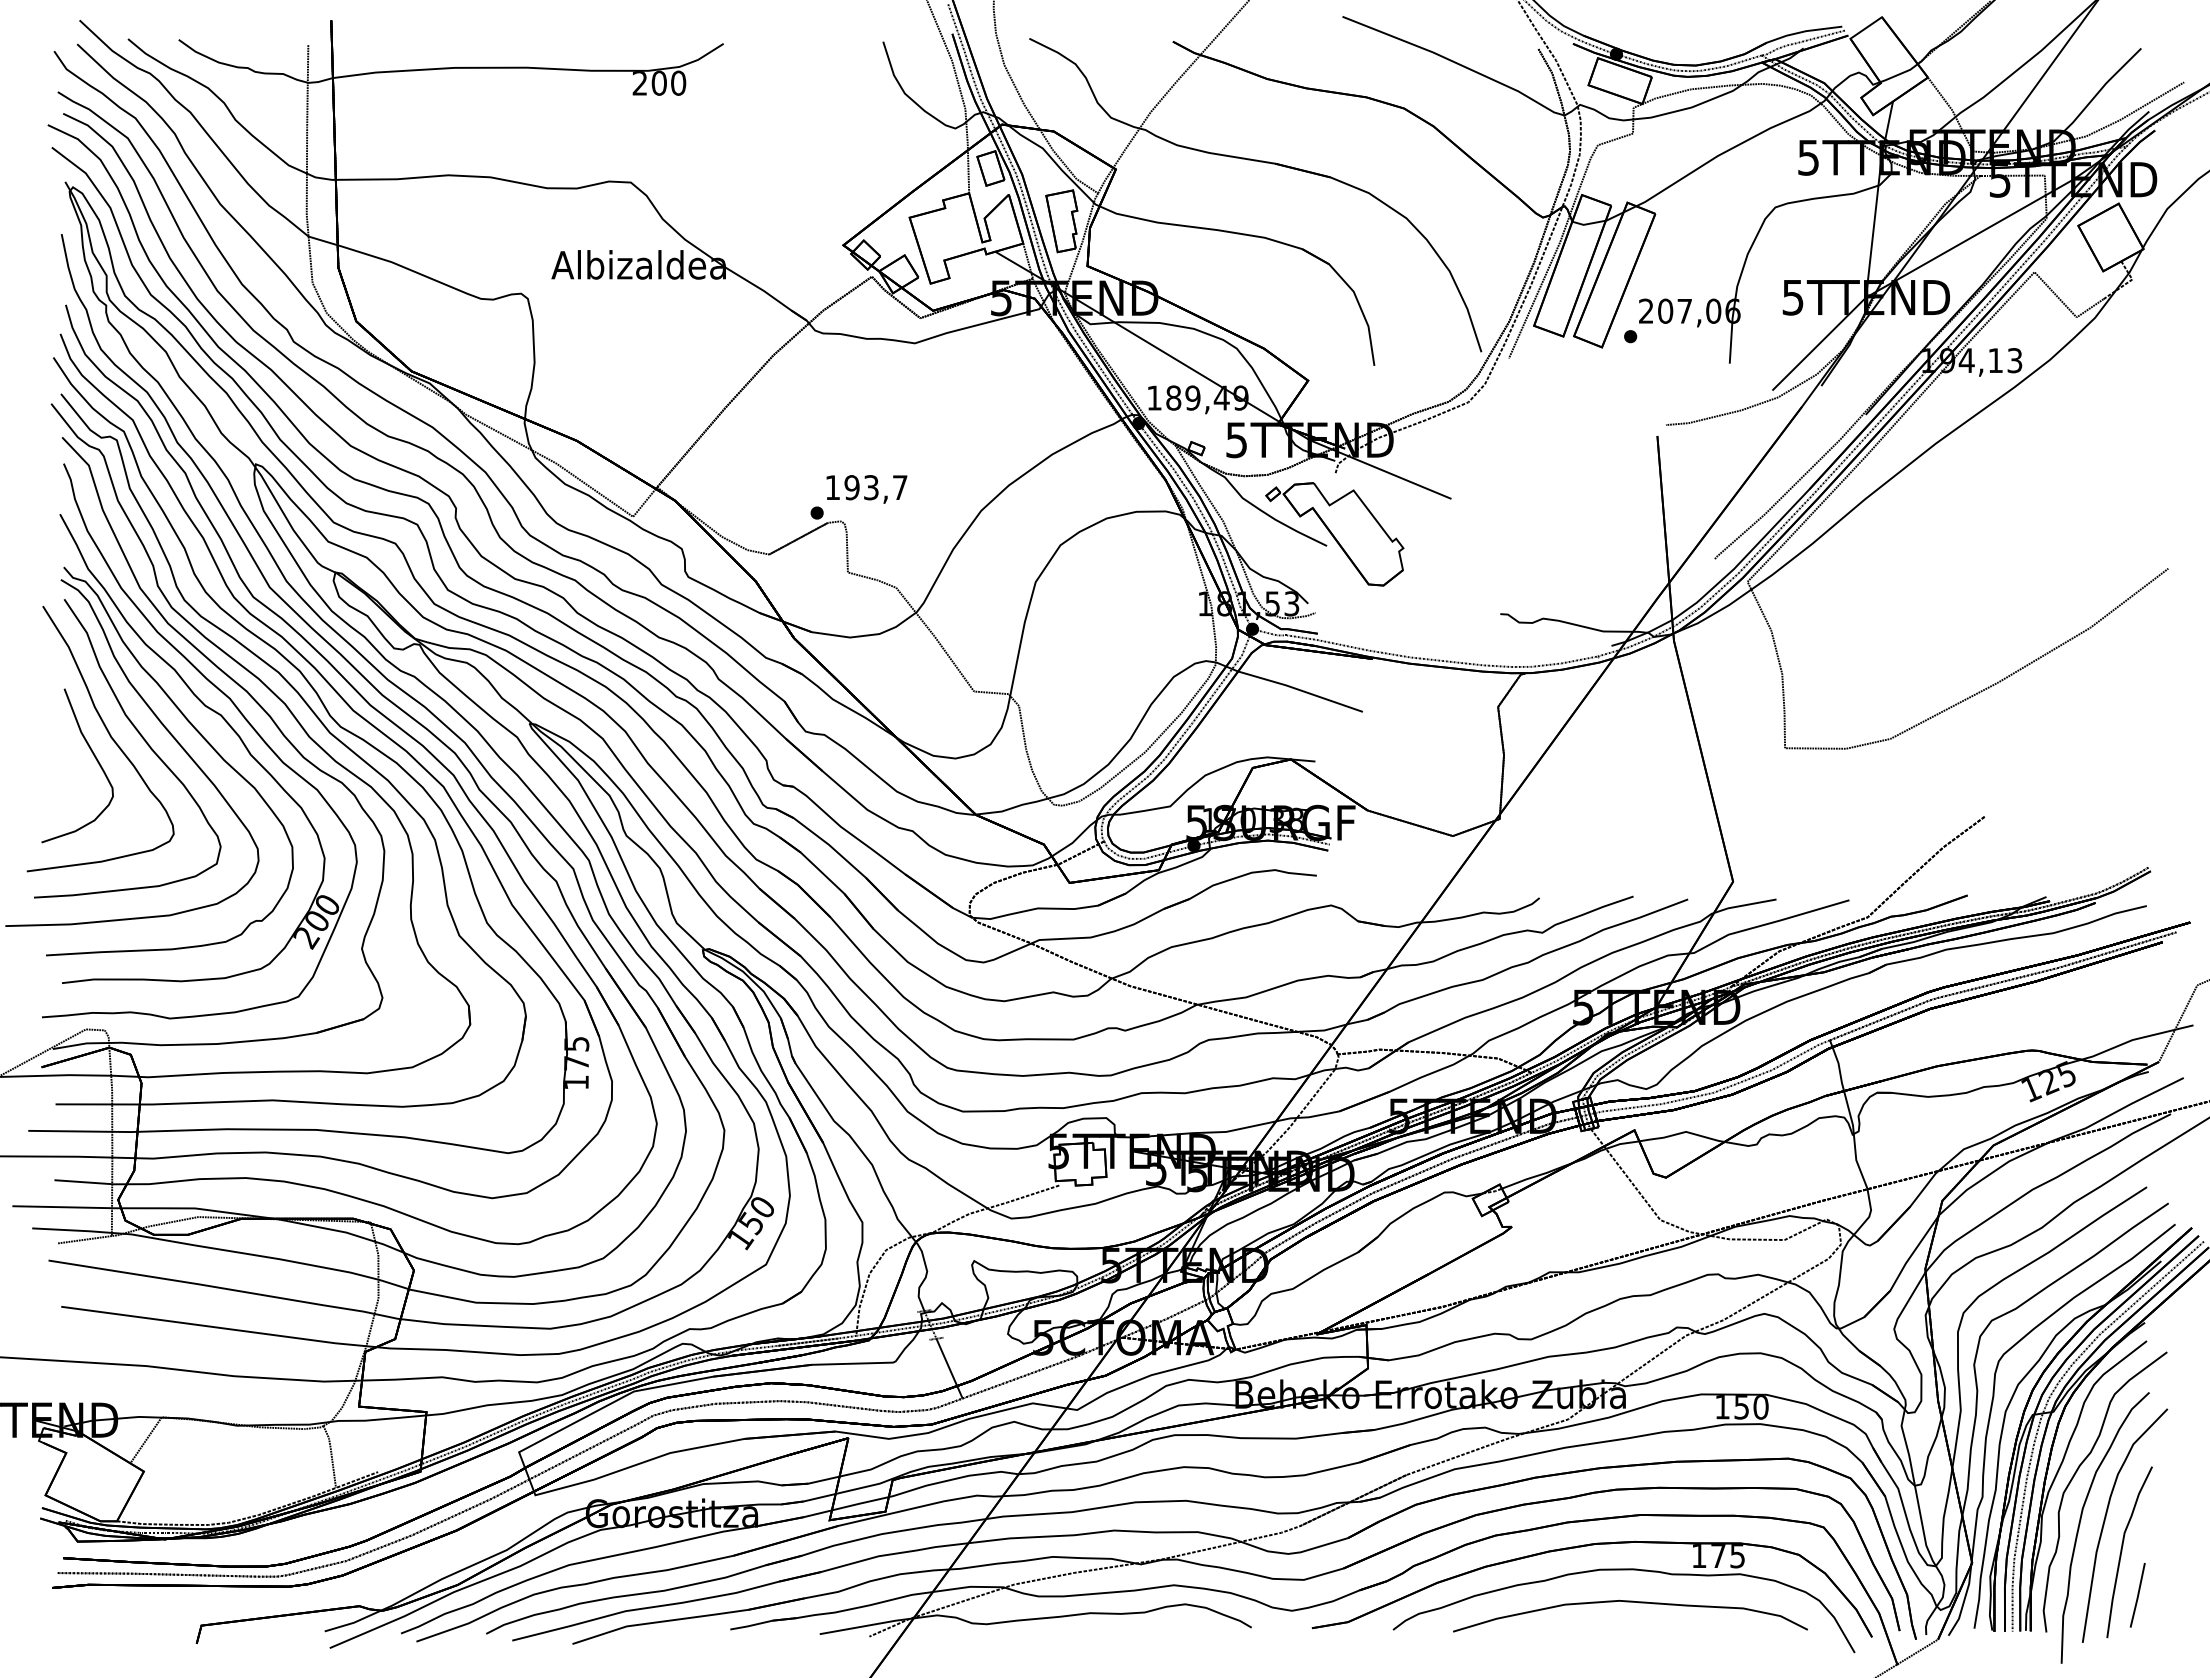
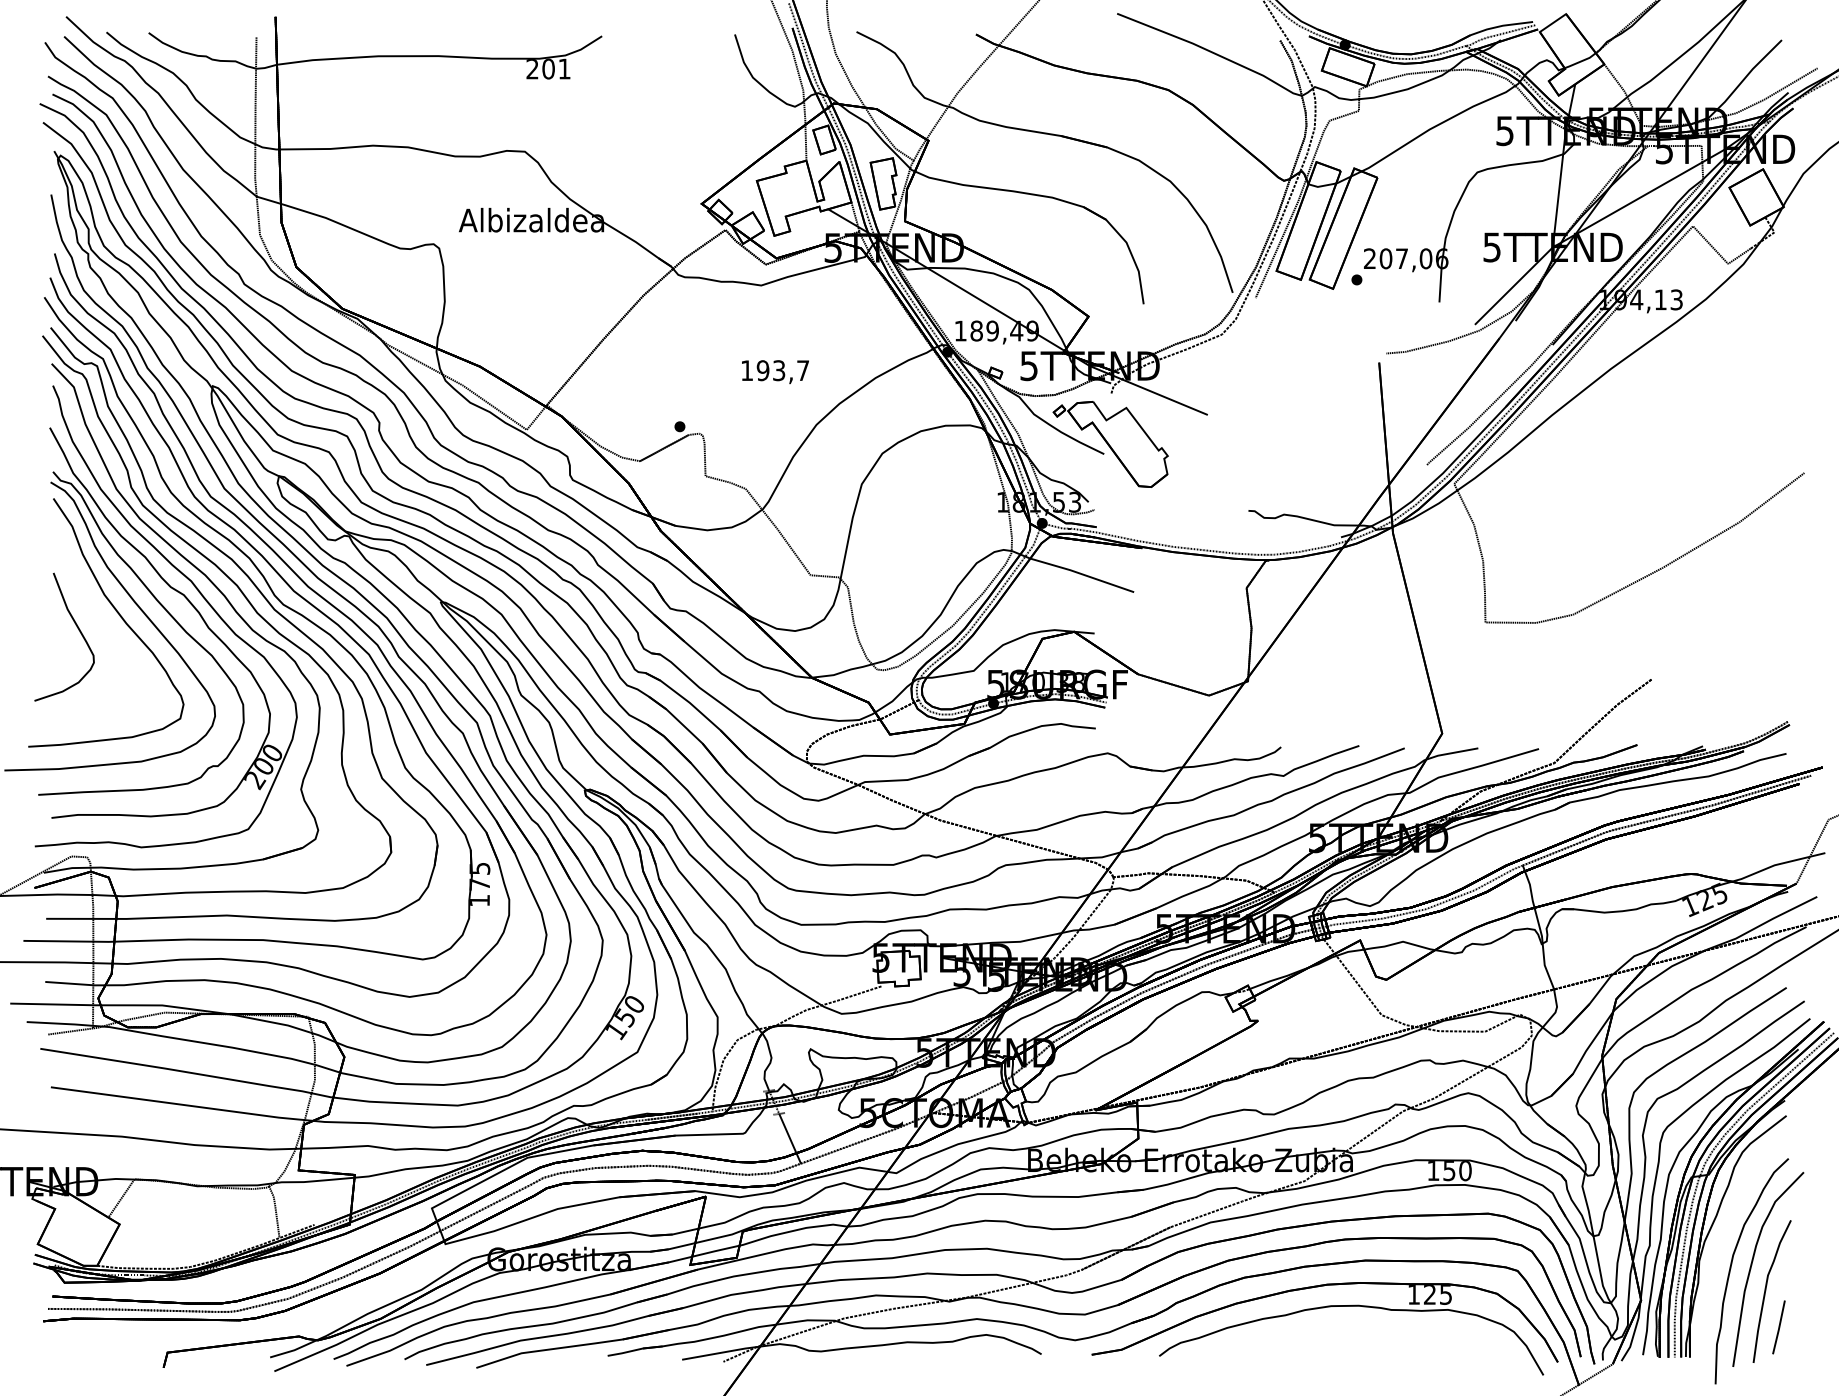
text: (678, 82) -> (564, 68), 200 -> 201
text: (866, 489) -> (775, 372), moved
part: (108, 734) -> (90, 611), removed
part: (2075, 1475) -> (1727, 1227), removed
text: (1718, 1555) -> (1430, 1294), 175 -> 125
part: (1630, 1602) -> (1356, 1333), removed

